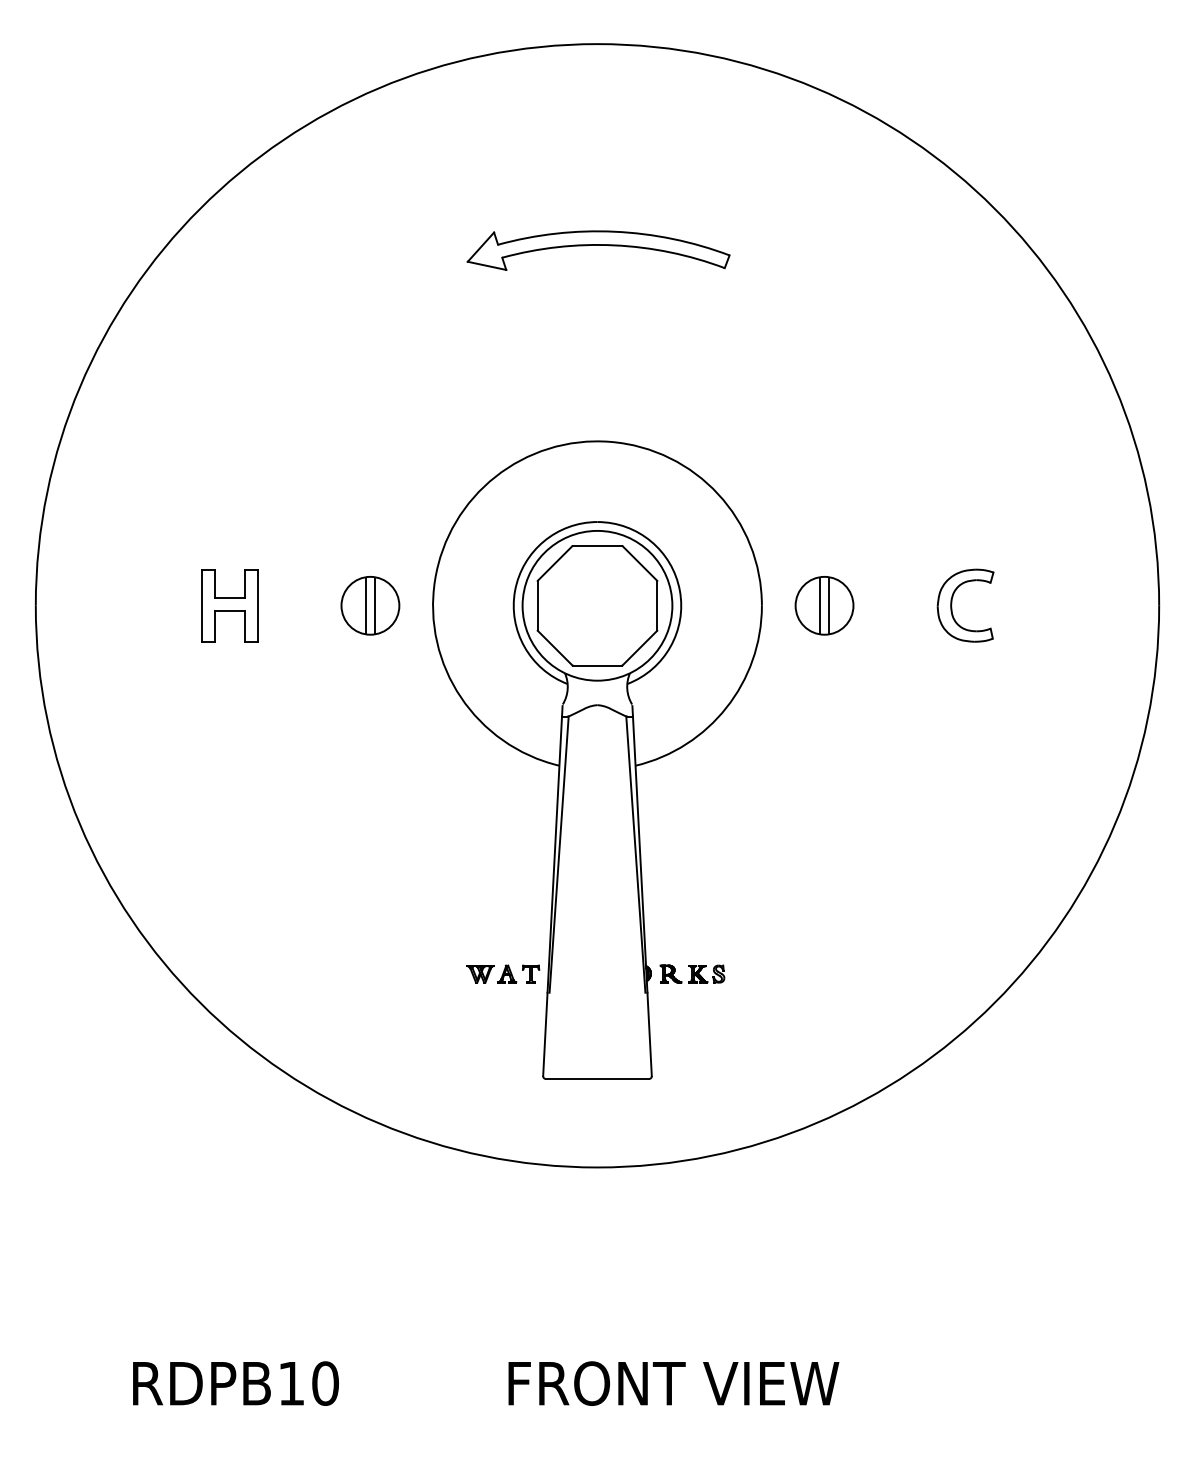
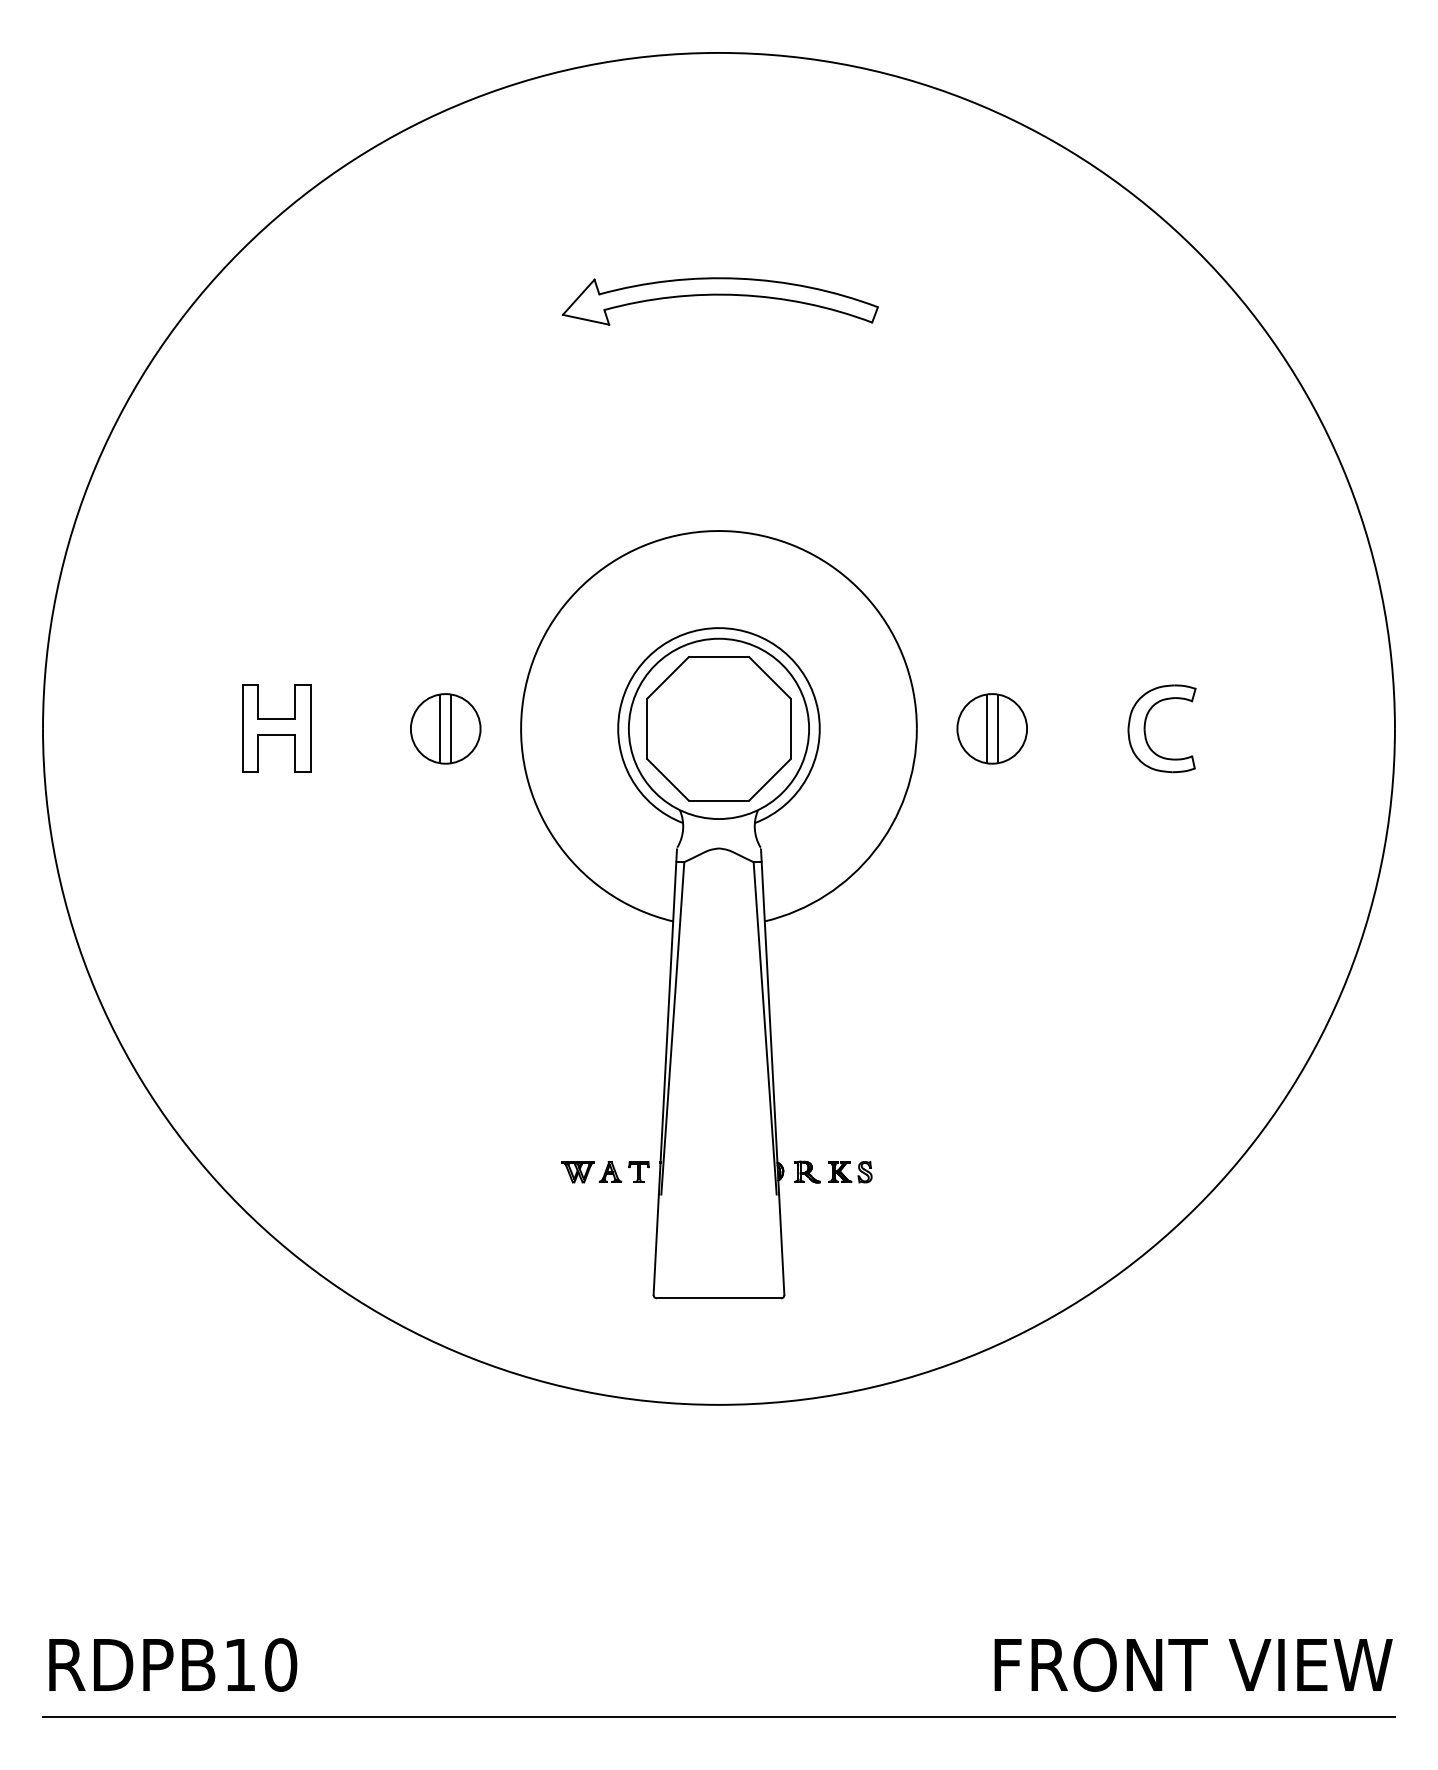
text: (235, 1383) -> (172, 1664), moved
text: (673, 1383) -> (1193, 1664), moved
line: (597, 1426) -> (719, 1716), added

